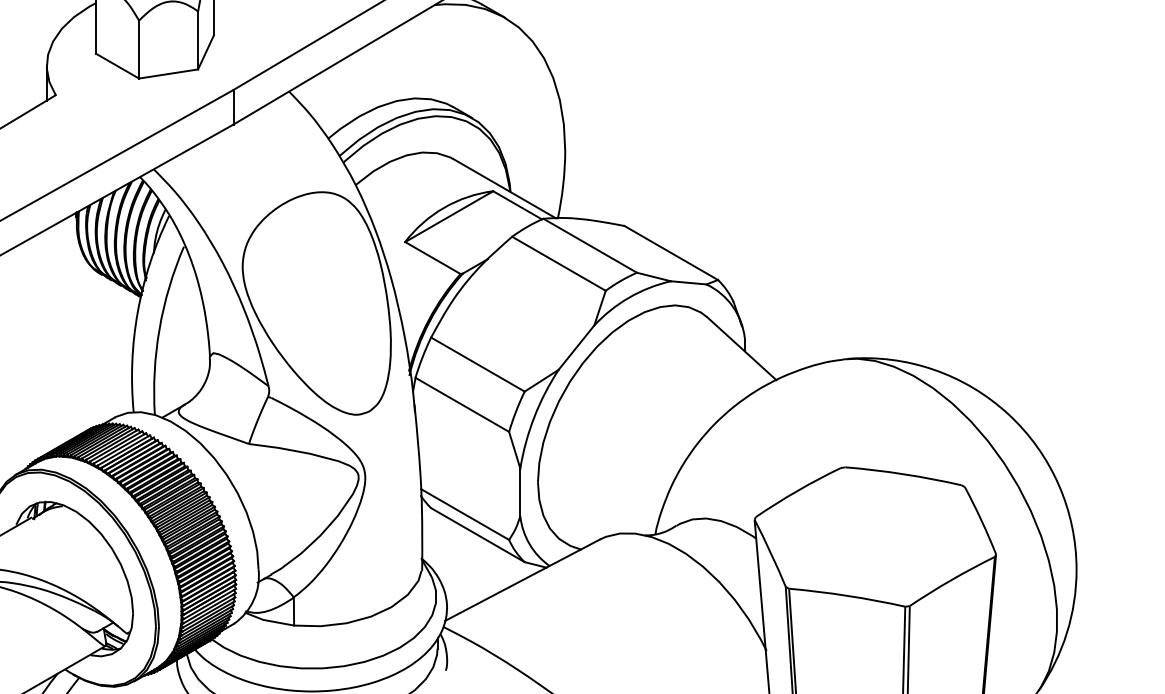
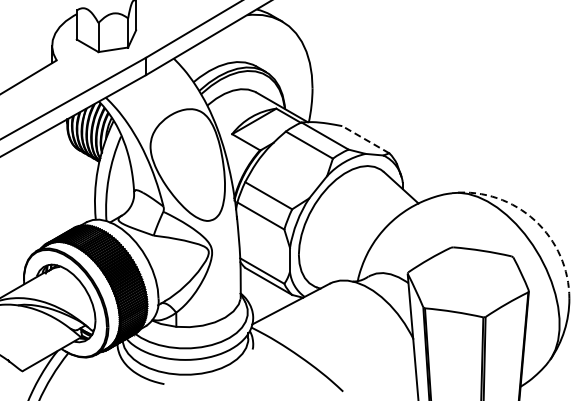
line: (670, 252) -> (365, 139), solid -> dashed
arc: (1009, 413) -> (535, 220), solid -> dashed

